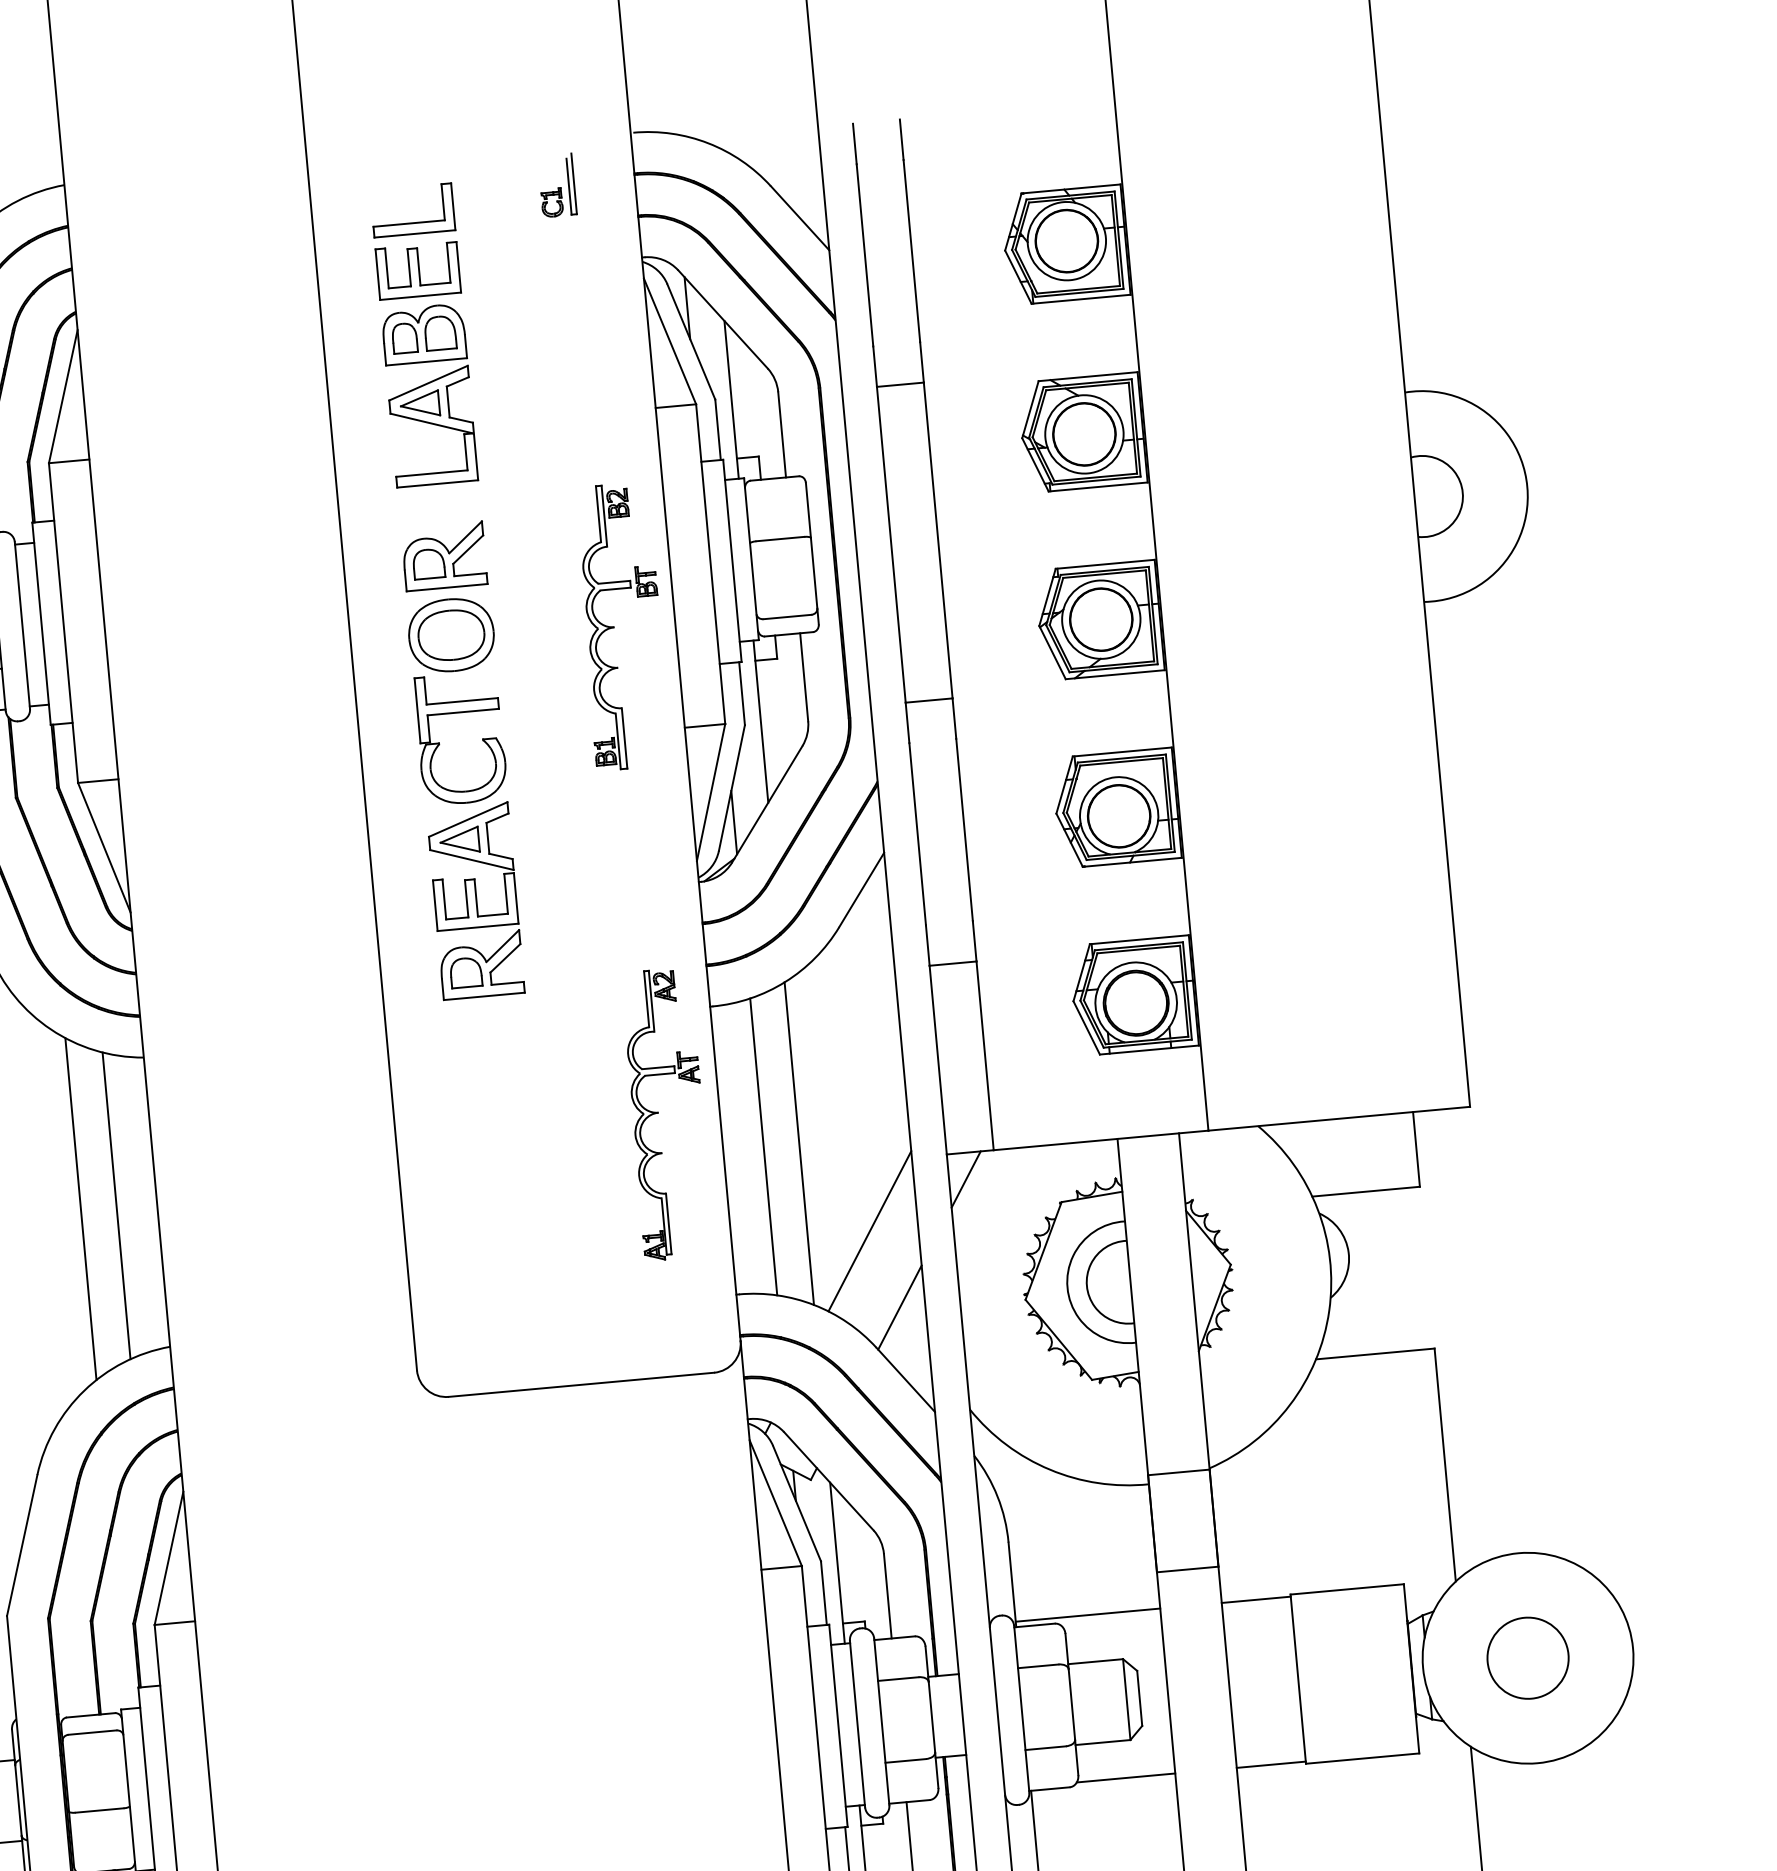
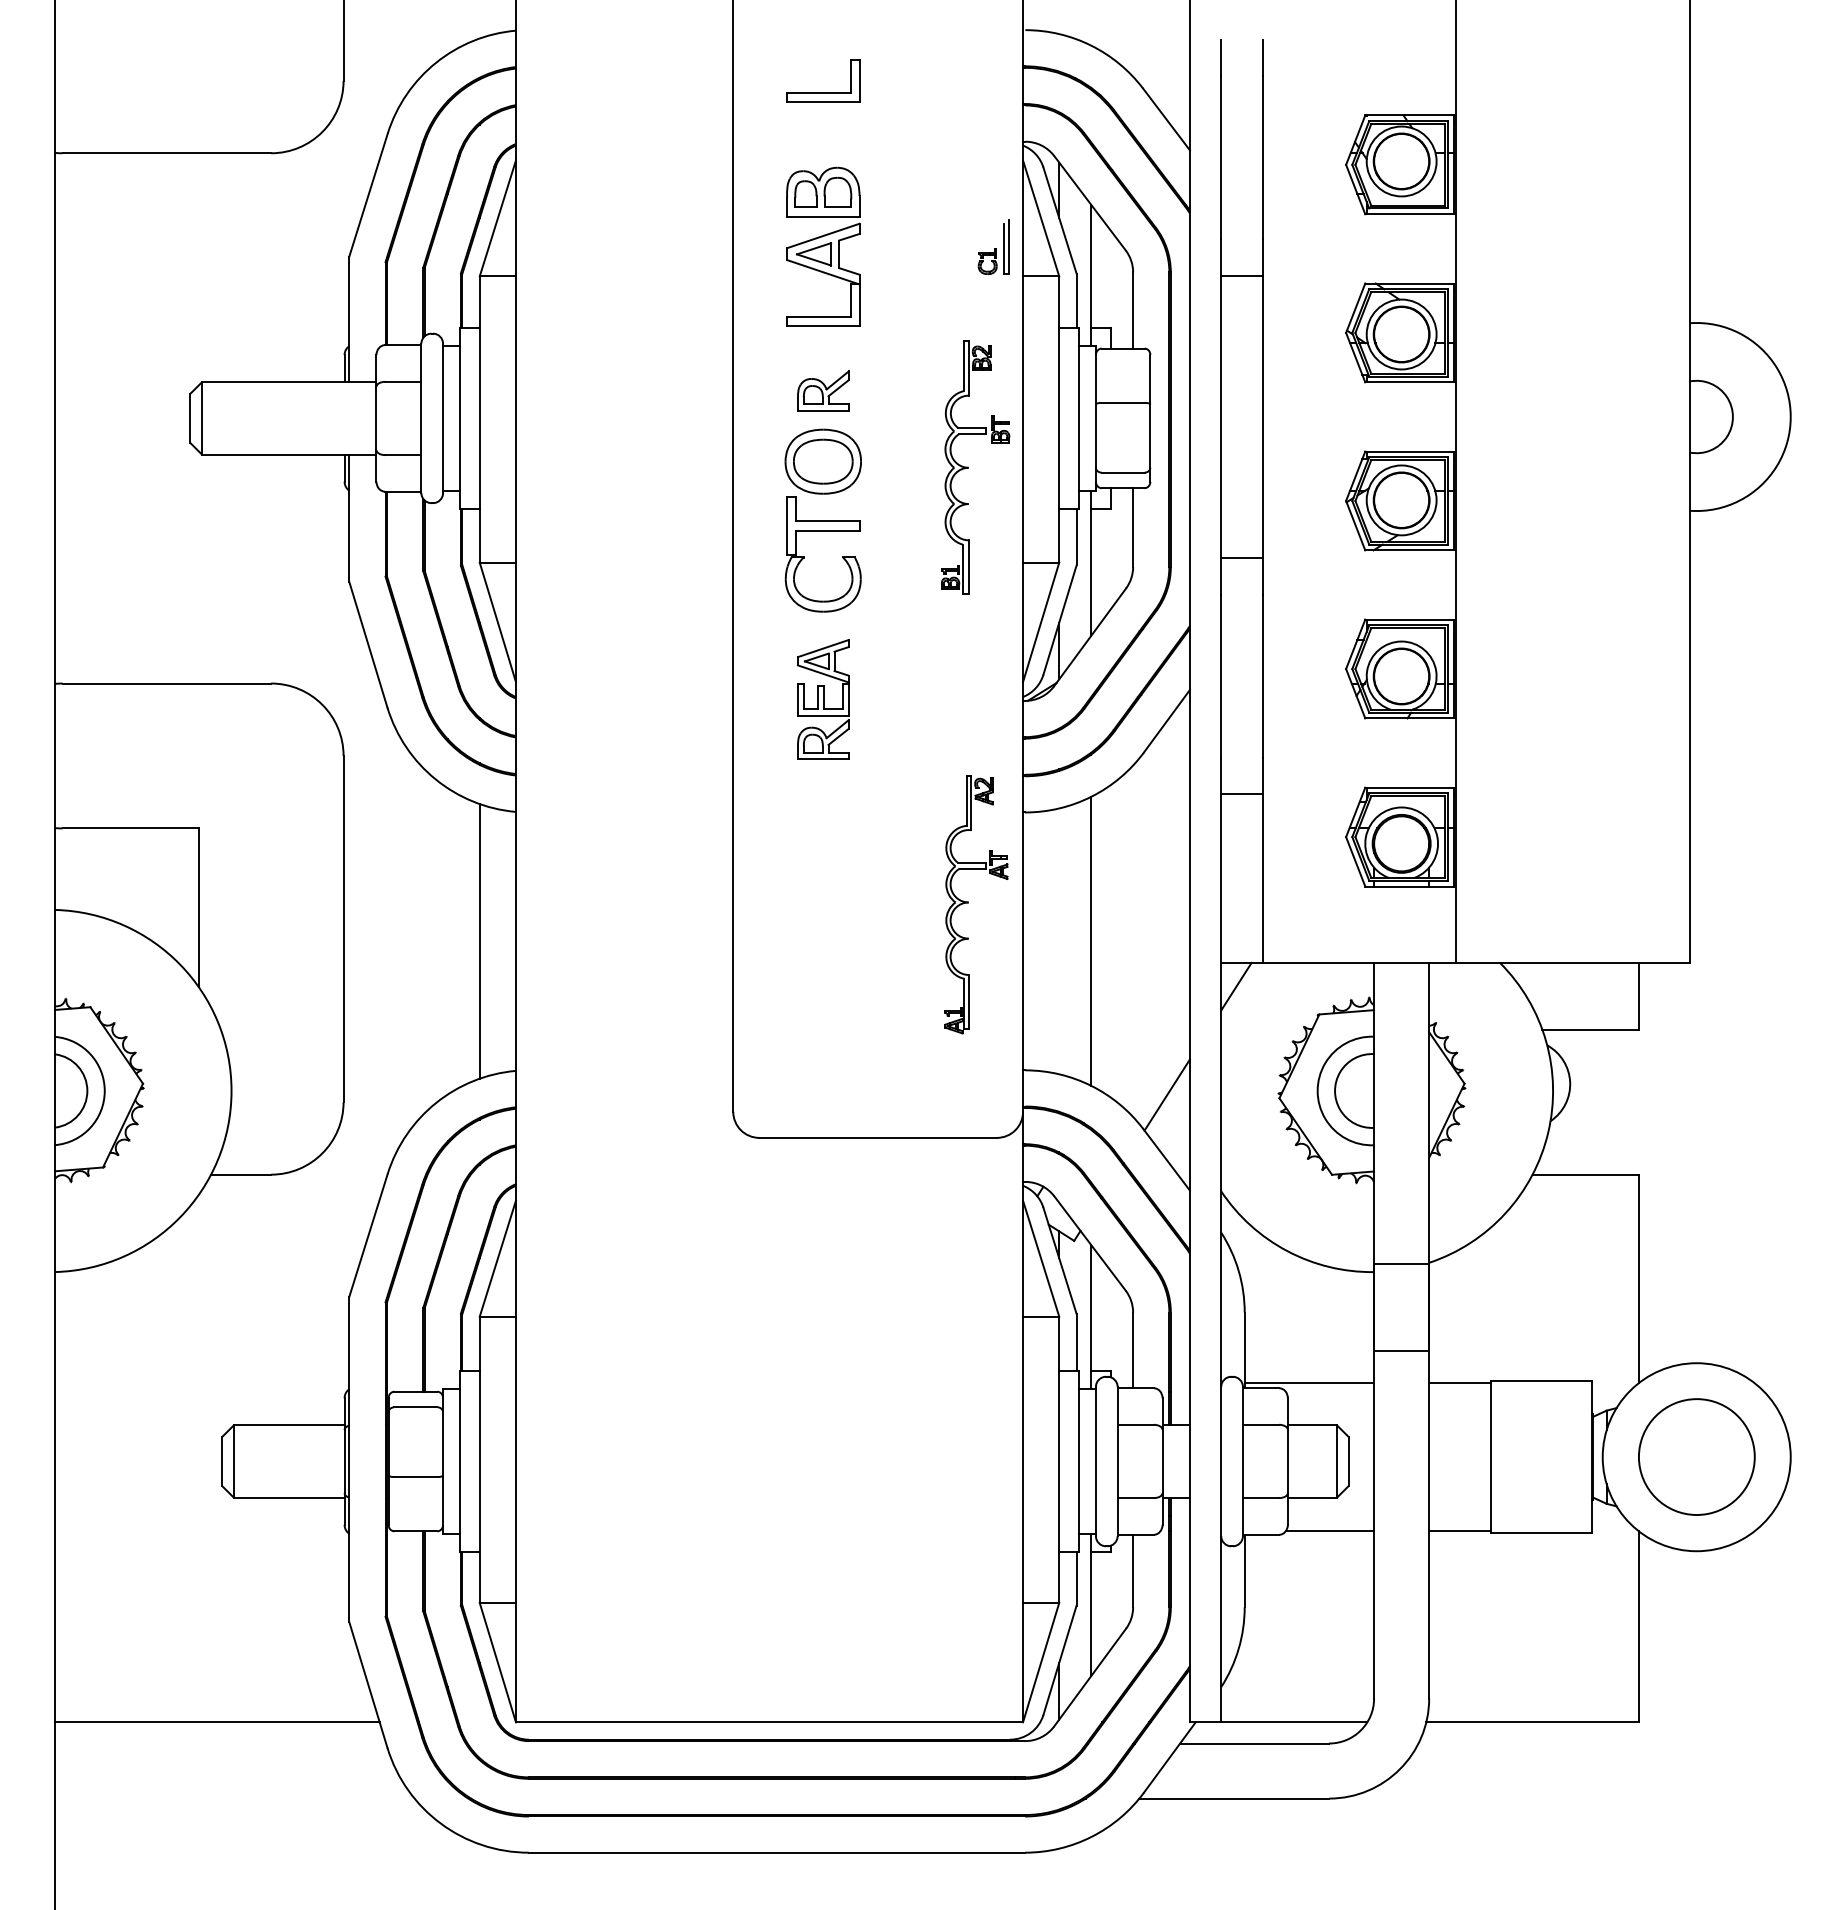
part: (557, 185) -> (993, 246), moved
part: (418, 270) -> (823, 135), removed
part: (444, 555) -> (823, 390), size x0.7
part: (475, 900) -> (823, 699), size x0.7
line: (764, 1147) -> (1059, 941), removed
line: (80, 1209) -> (447, 941), removed
line: (869, 1230) -> (1146, 1024), removed
circle: (1527, 1658) -> (1696, 1457), size x1.6

